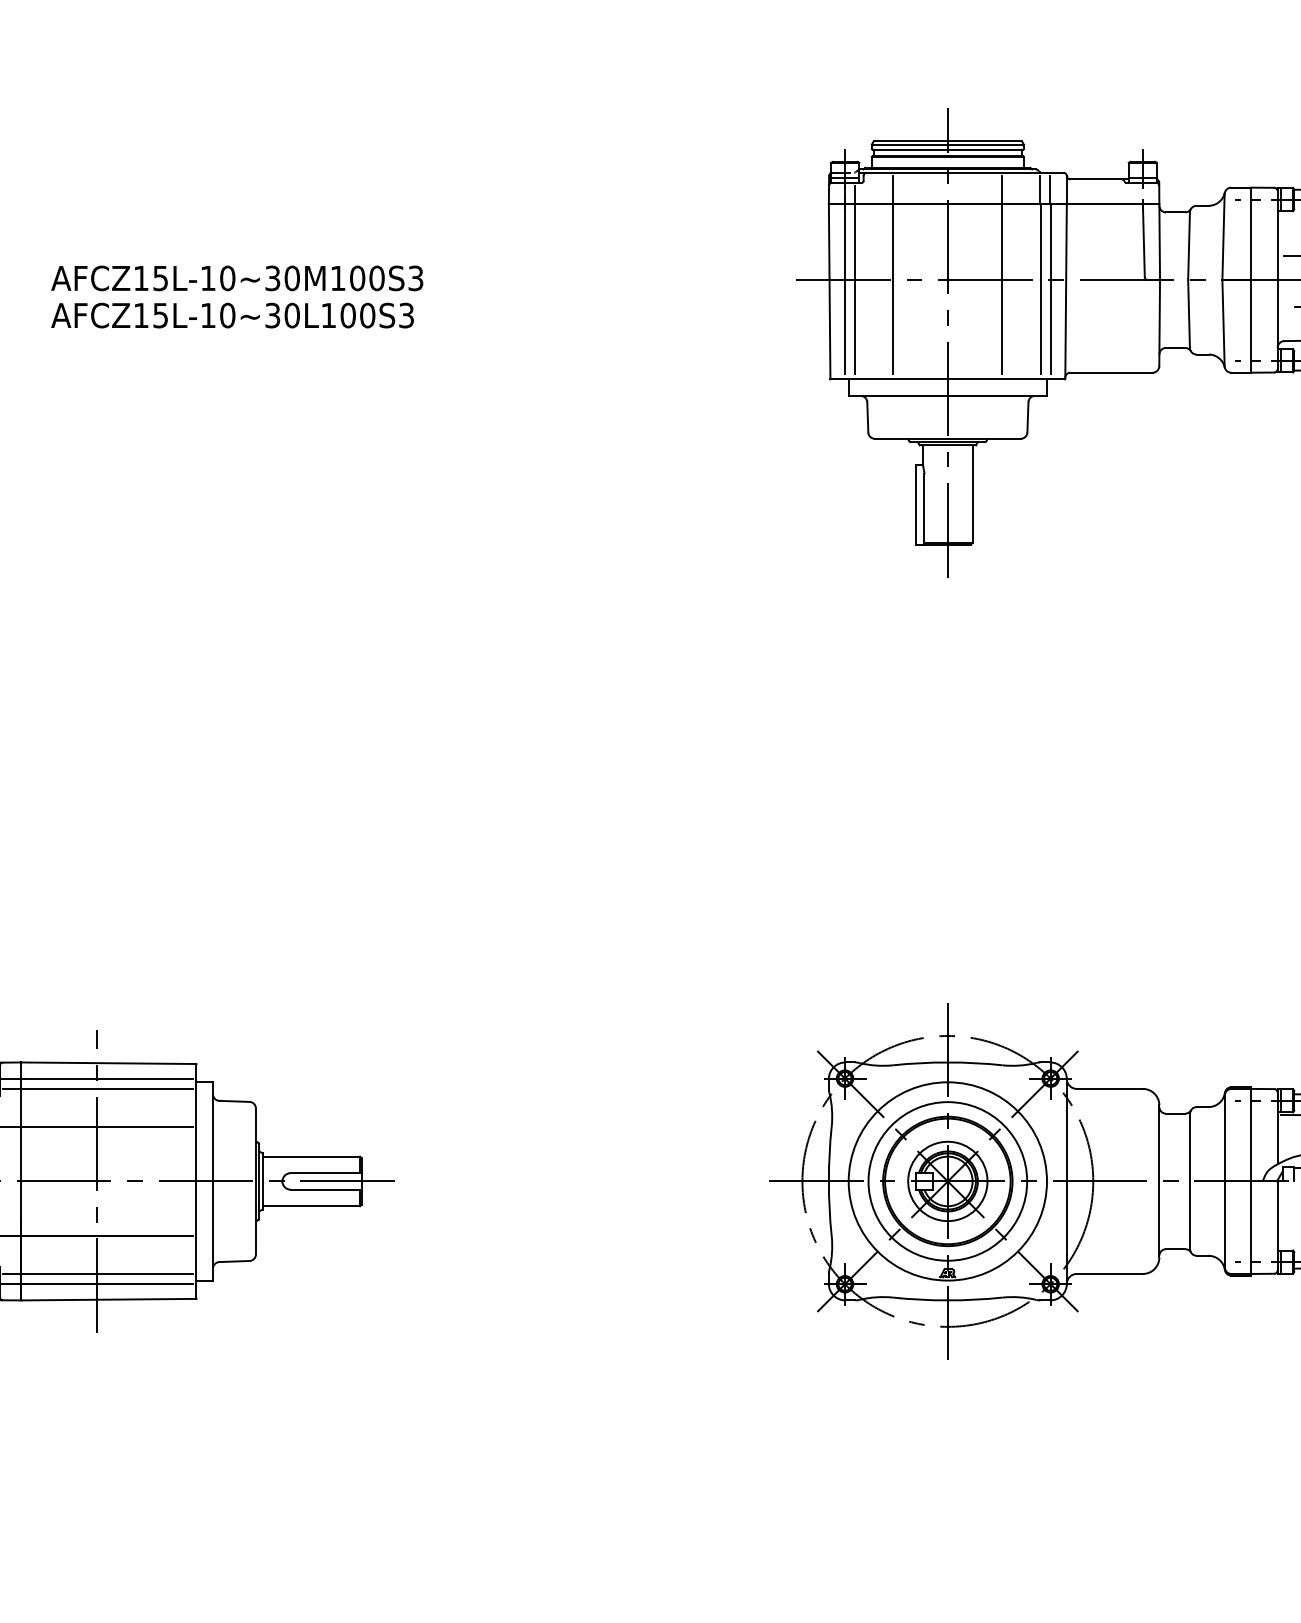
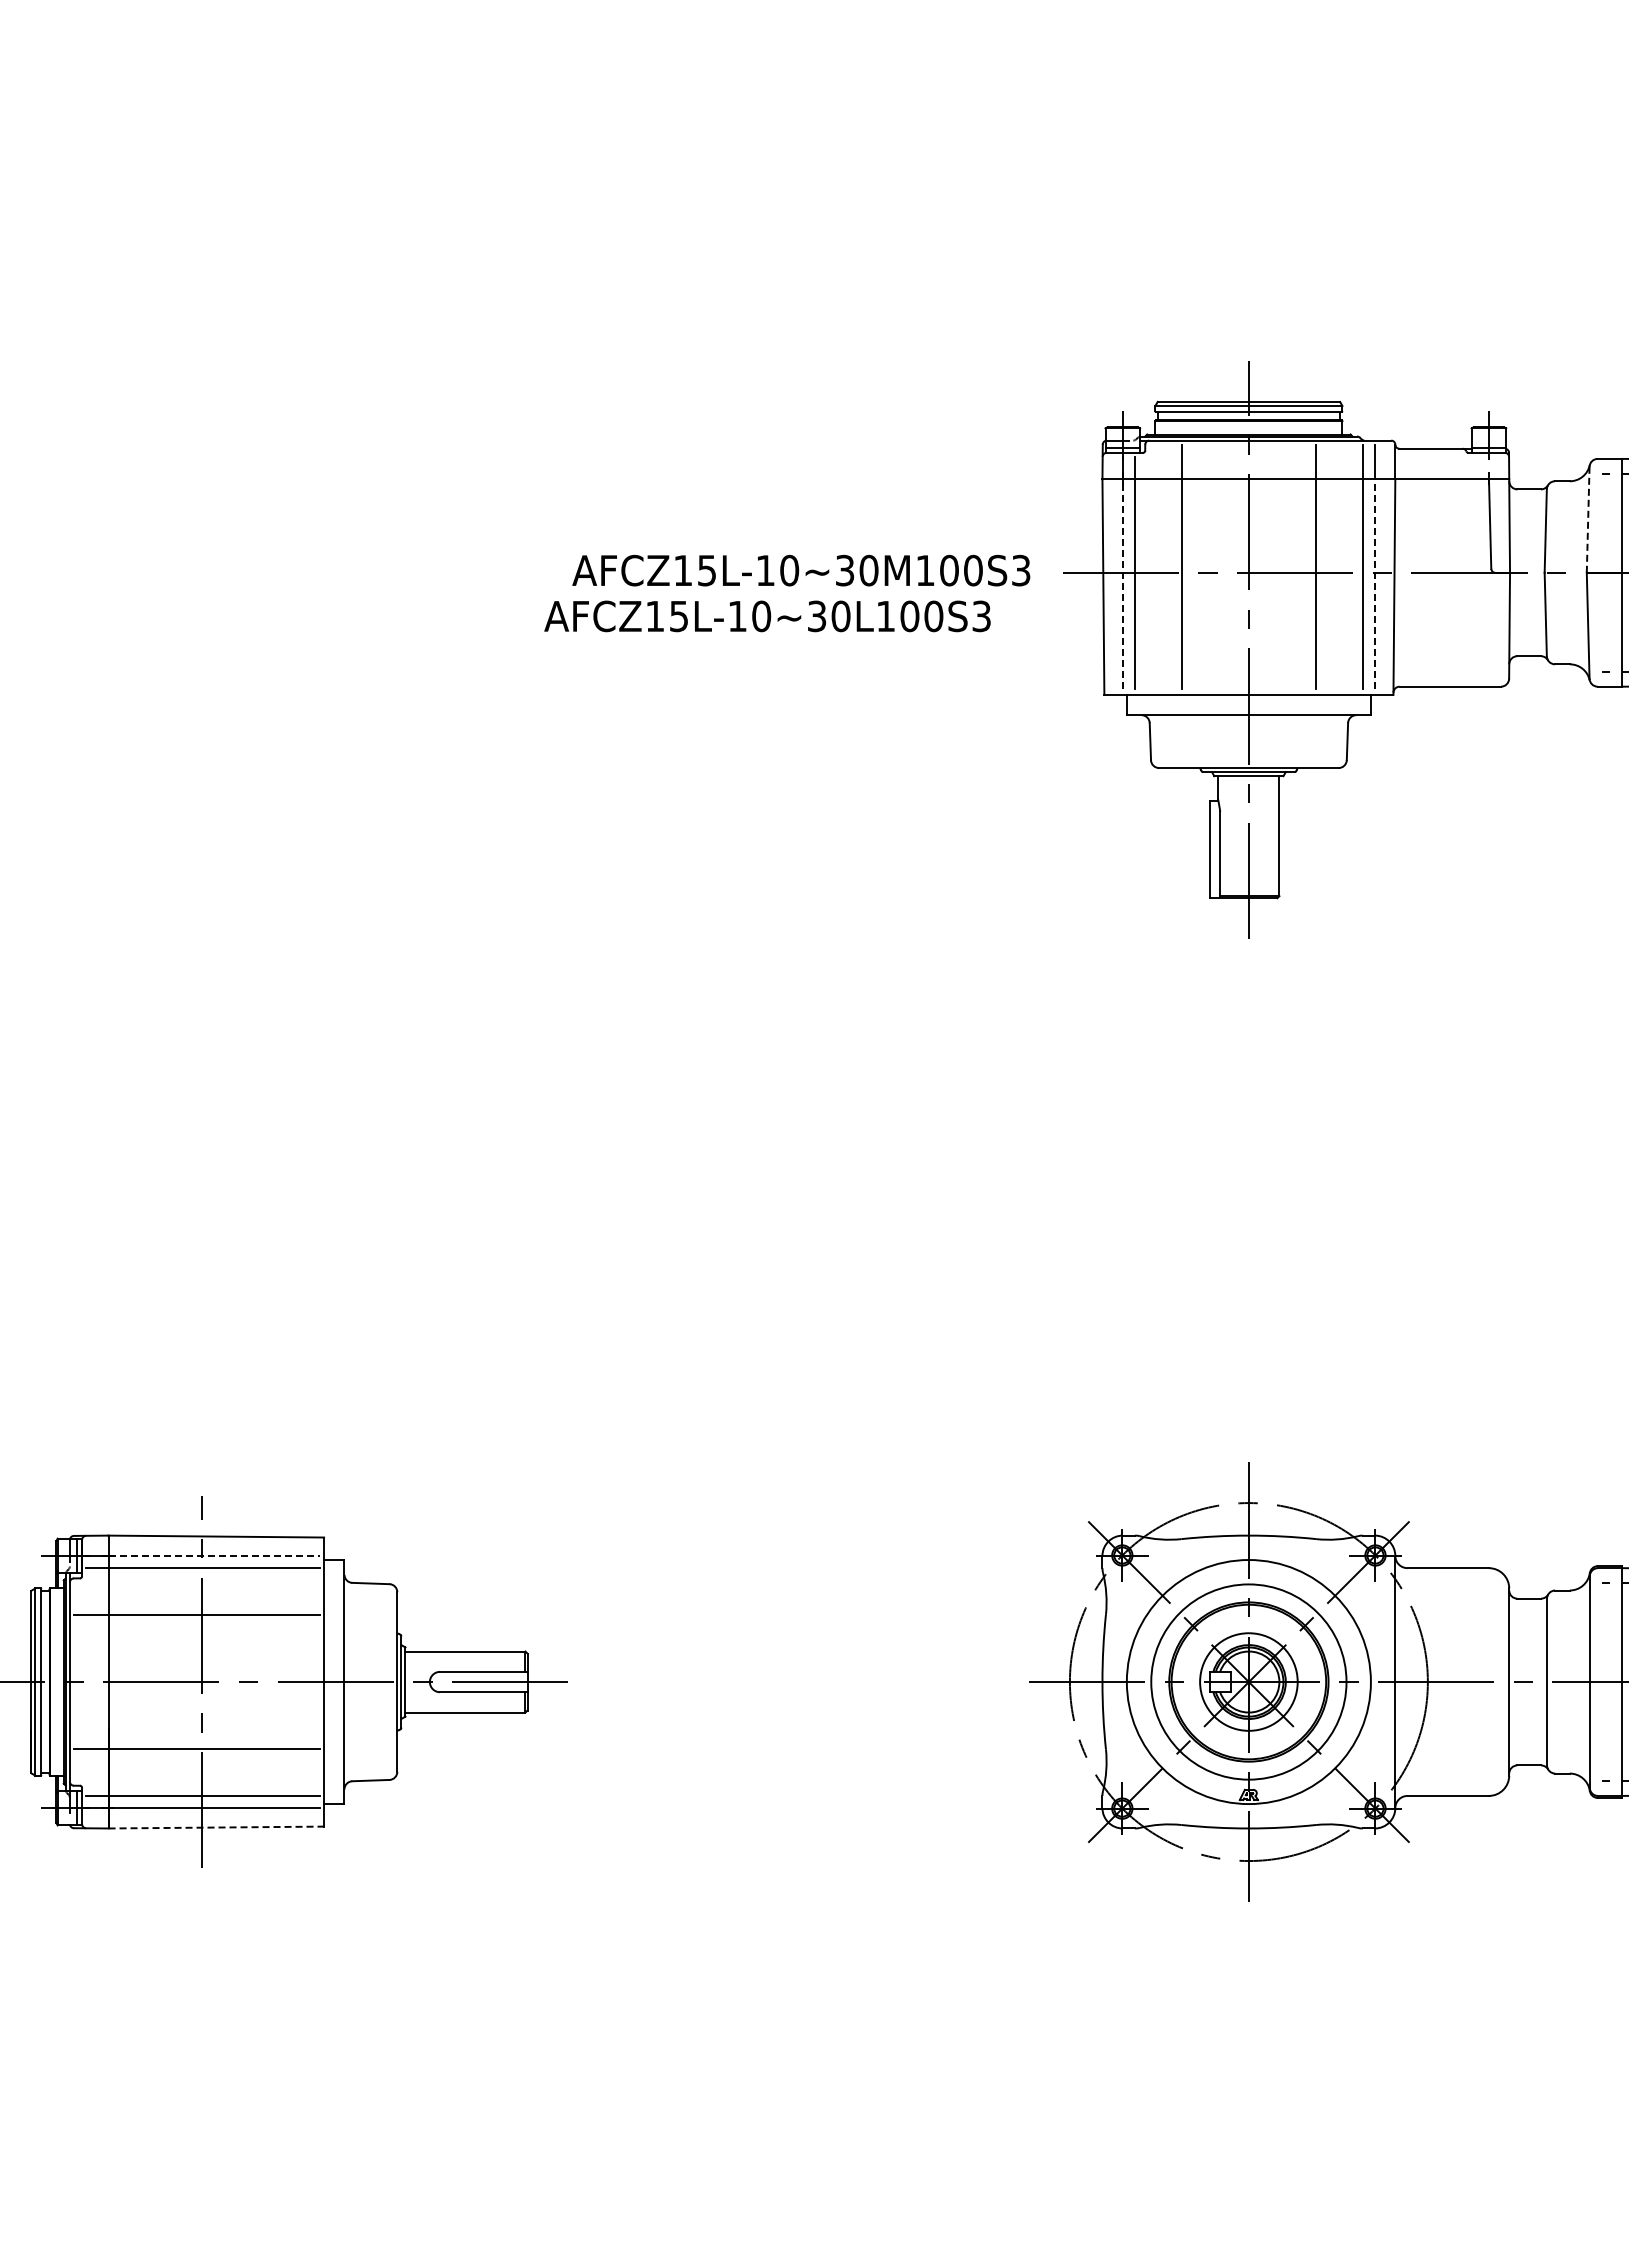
line: (1223, 236) -> (1588, 519), solid -> dashed
text: (237, 278) -> (801, 570), moved
line: (845, 288) -> (1122, 583), solid -> dashed
line: (1050, 288) -> (1375, 583), solid -> dashed
text: (232, 315) -> (767, 616), moved
line: (107, 1078) -> (214, 1555), solid -> dashed
line: (109, 1299) -> (216, 1827), solid -> dashed

